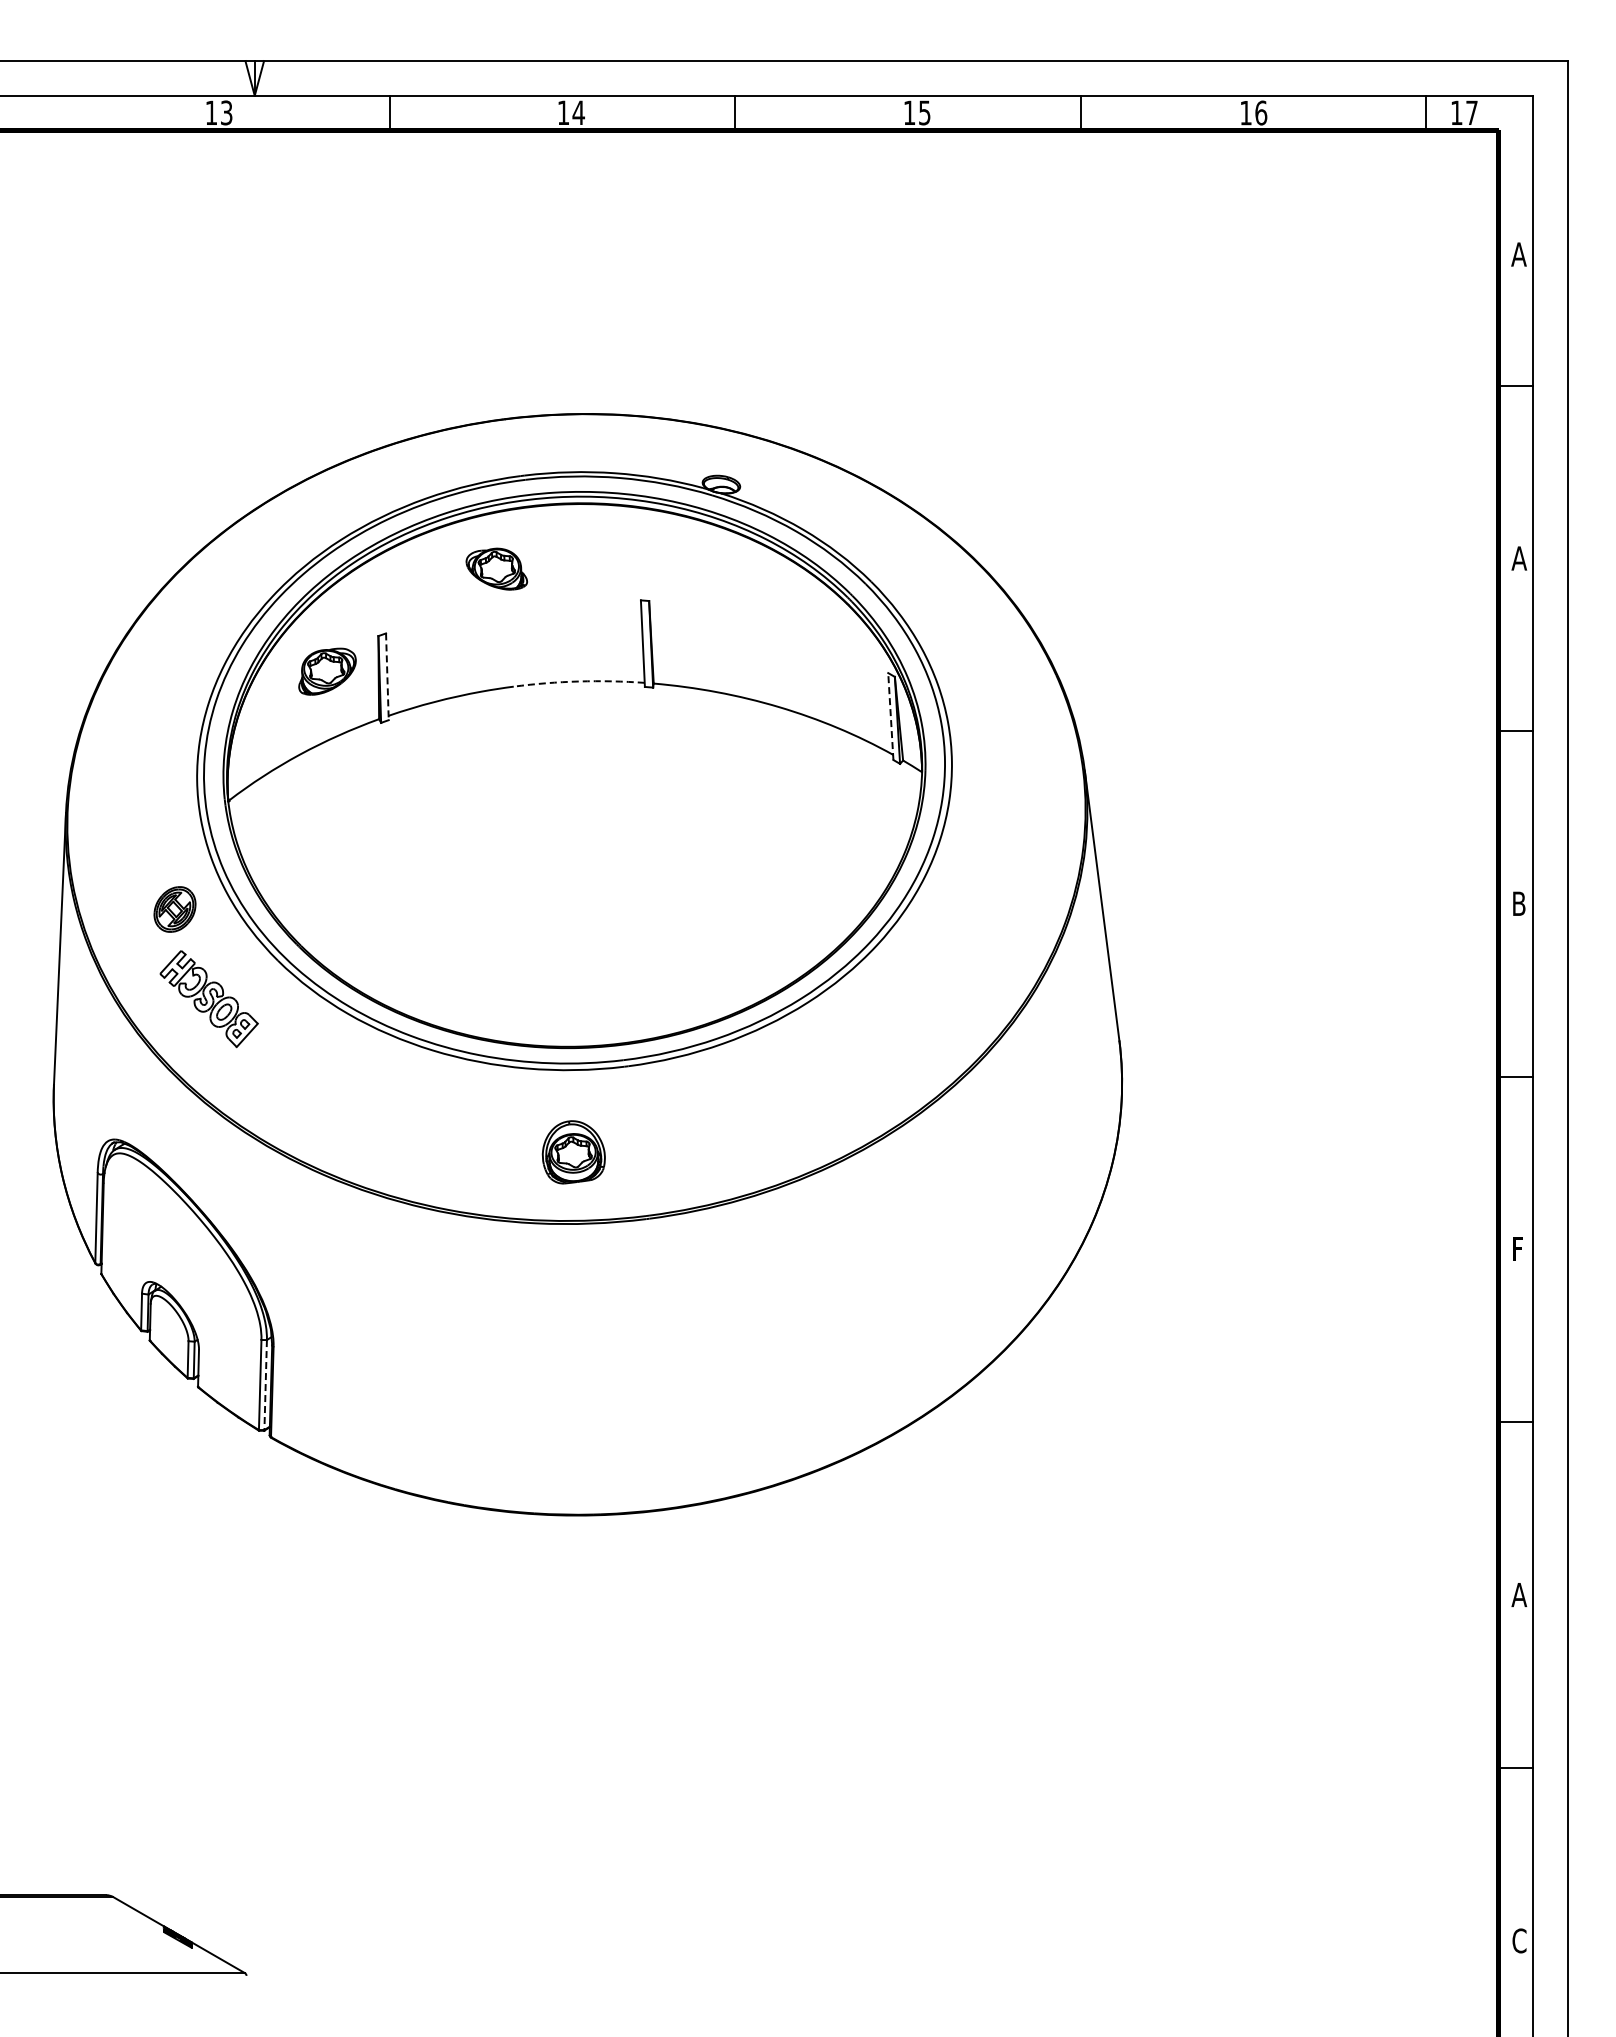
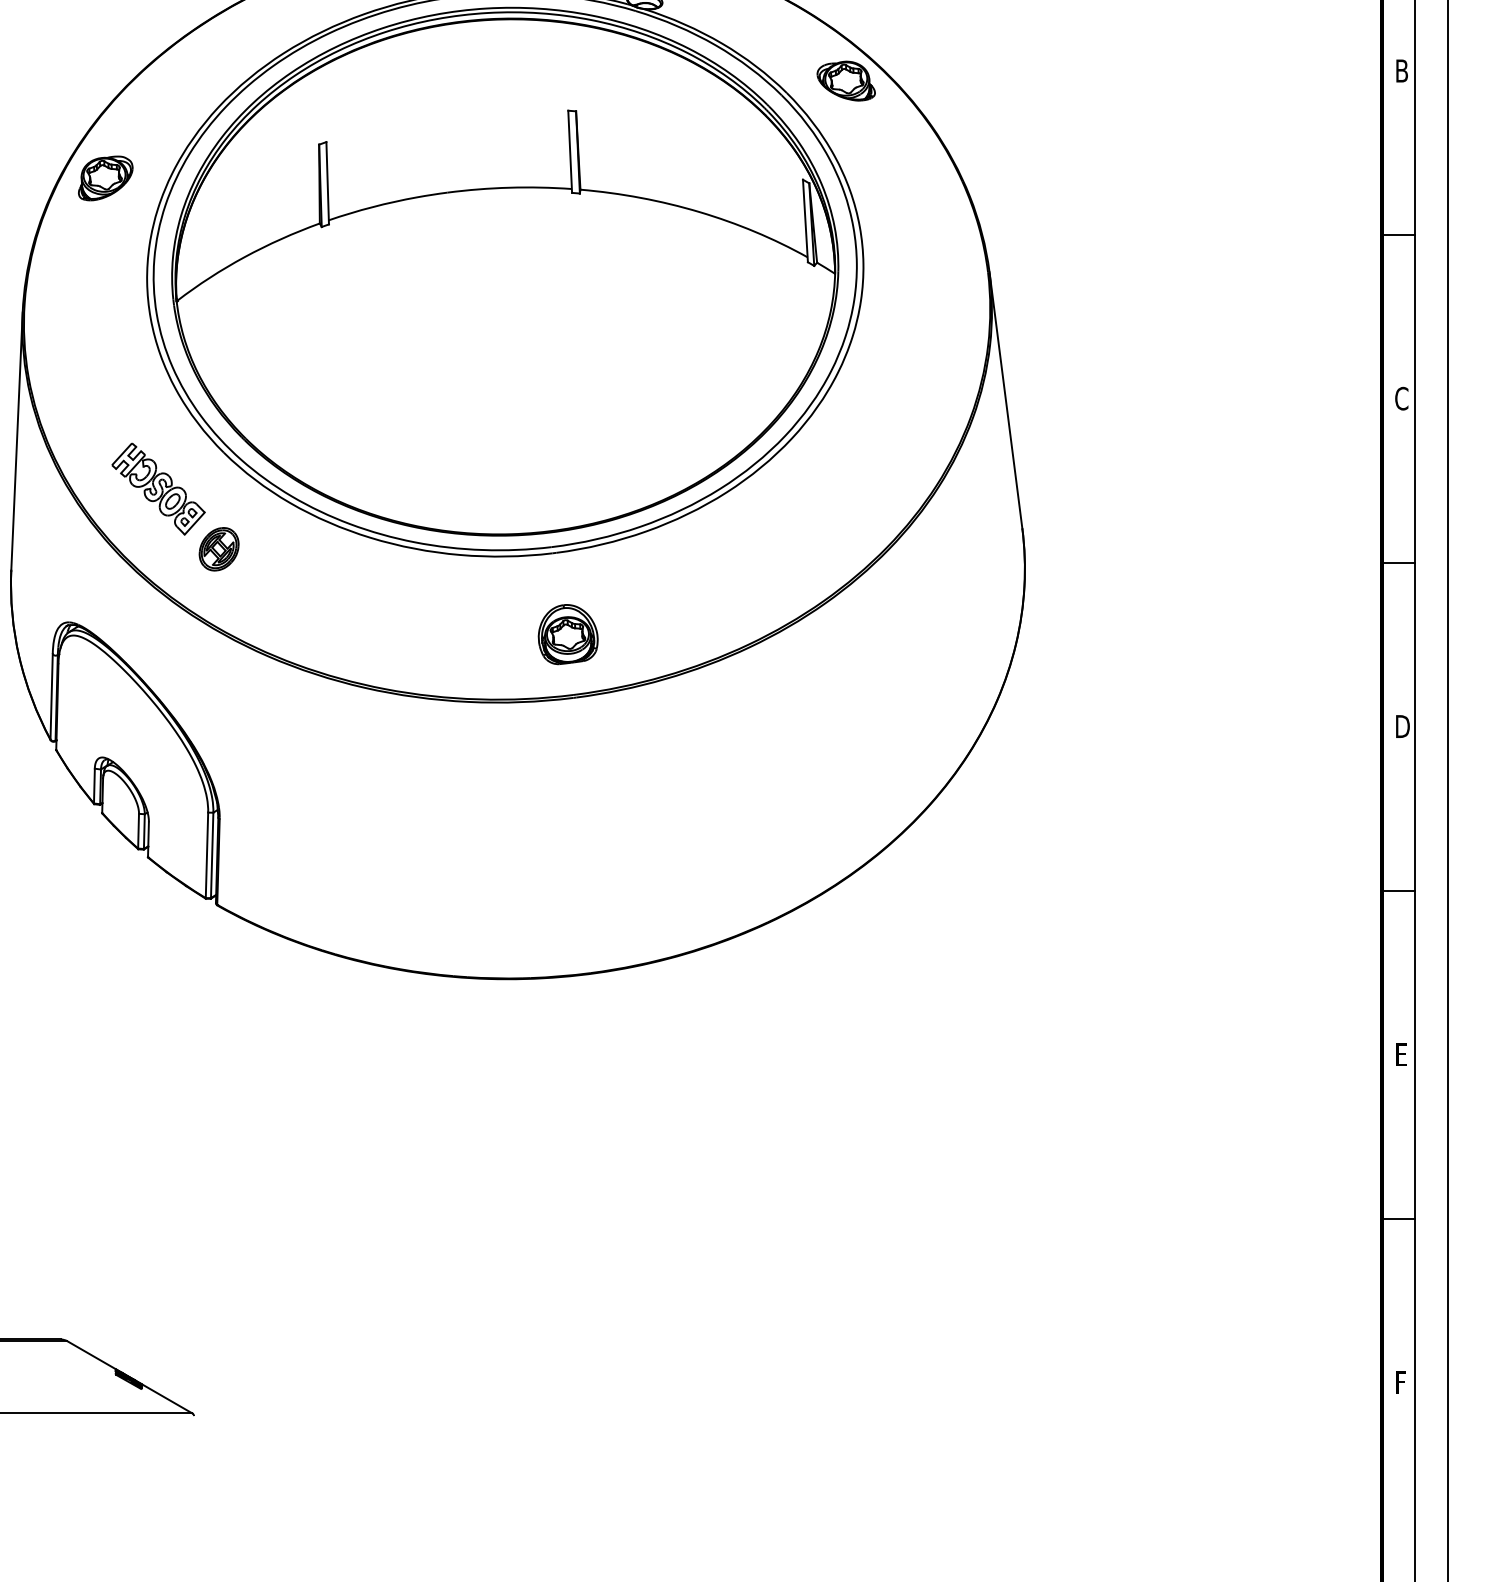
text: (1519, 558) -> (1402, 71), A -> B
part: (496, 568) -> (845, 80), moved
part: (327, 671) -> (105, 178), moved
line: (387, 677) -> (327, 183), dashed -> solid
arc: (579, 681) -> (510, 187), dashed -> solid
line: (890, 716) -> (805, 220), dashed -> solid
text: (1519, 903) -> (1402, 398), B -> C
part: (174, 909) -> (218, 549), moved
part: (573, 1152) -> (567, 634), moved
text: (1520, 1249) -> (1403, 726), F -> D
line: (265, 1385) -> (212, 855), dashed -> solid
text: (1519, 1595) -> (1402, 1055), A -> E
text: (1519, 1940) -> (1402, 1382), C -> F

